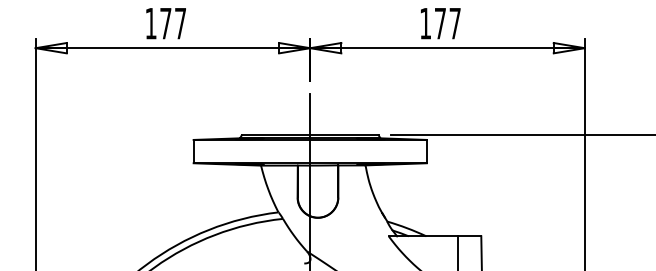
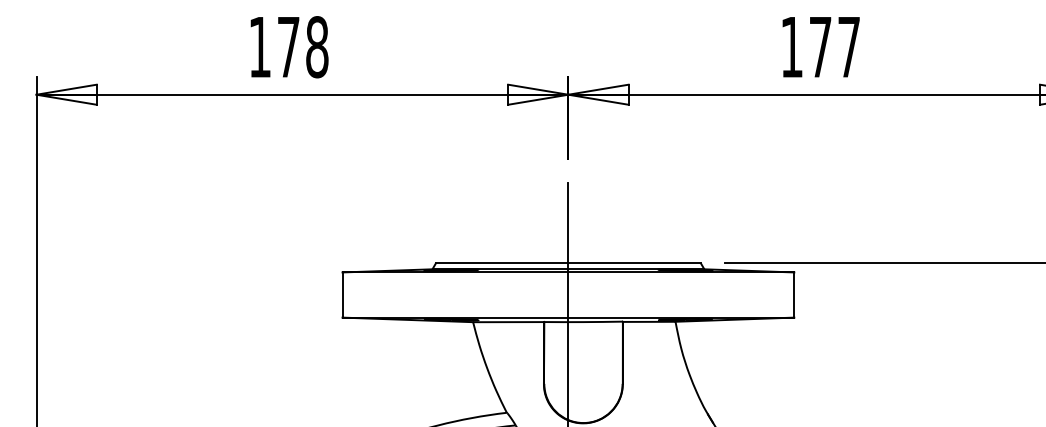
text: (180, 23) -> (317, 46), 177 -> 178

